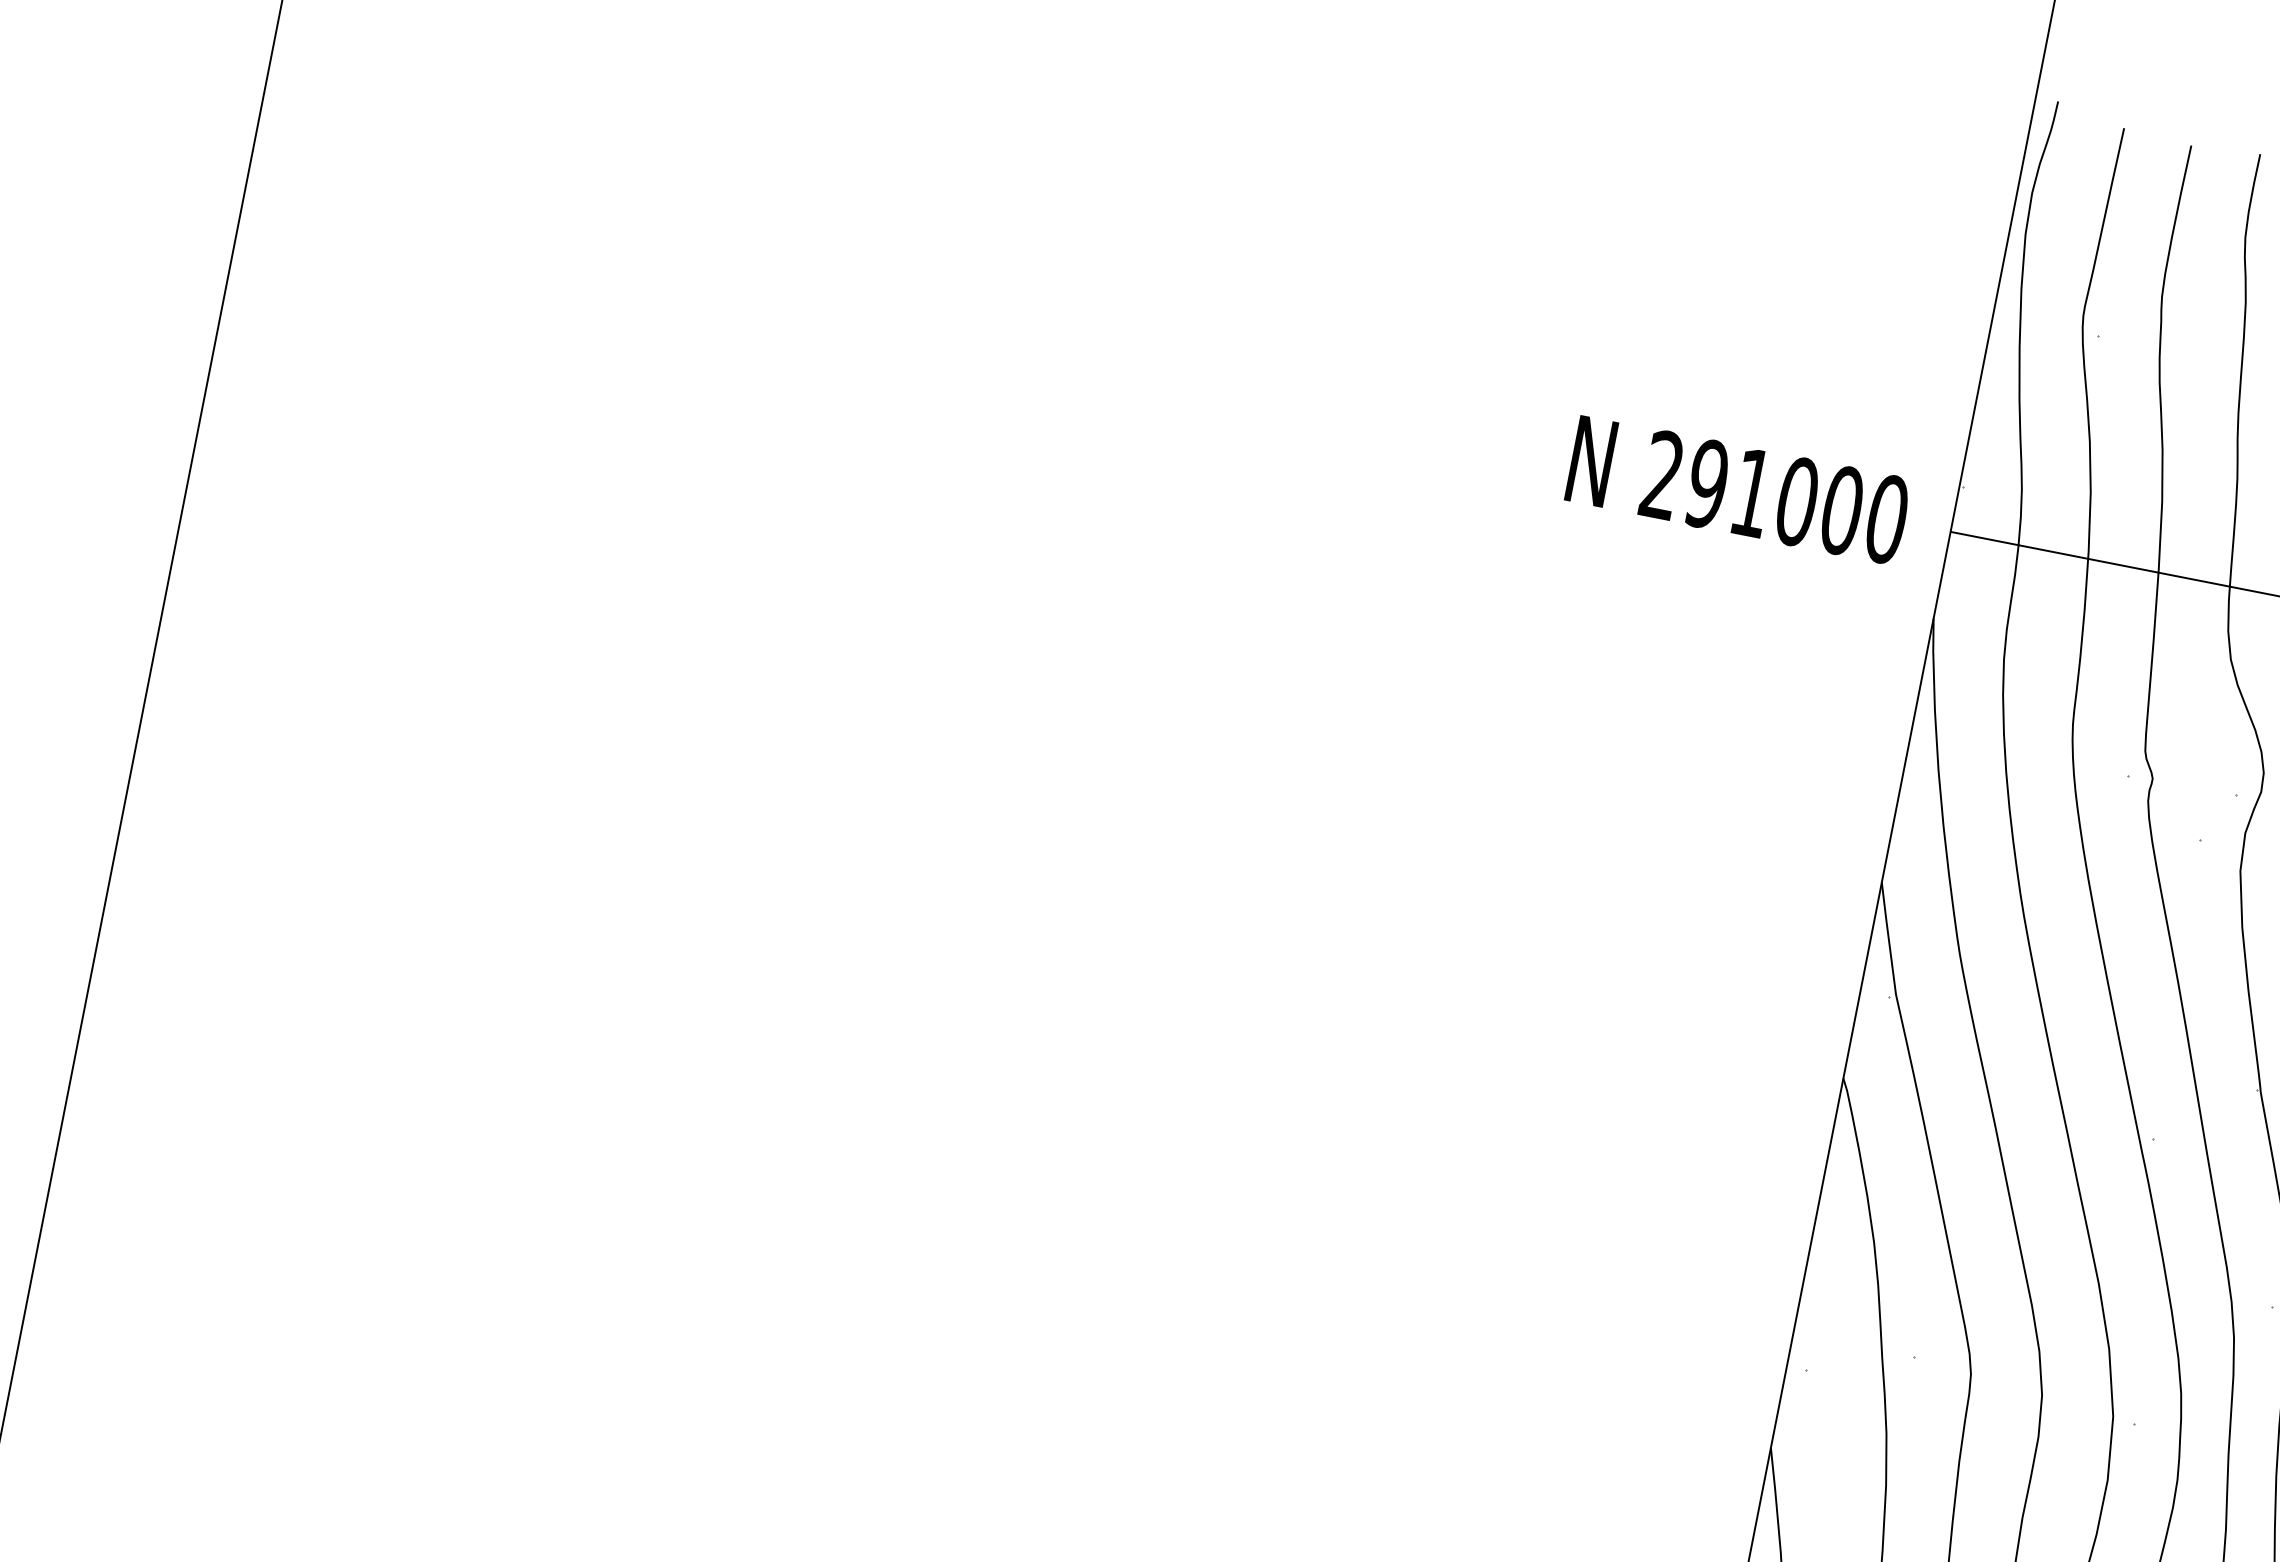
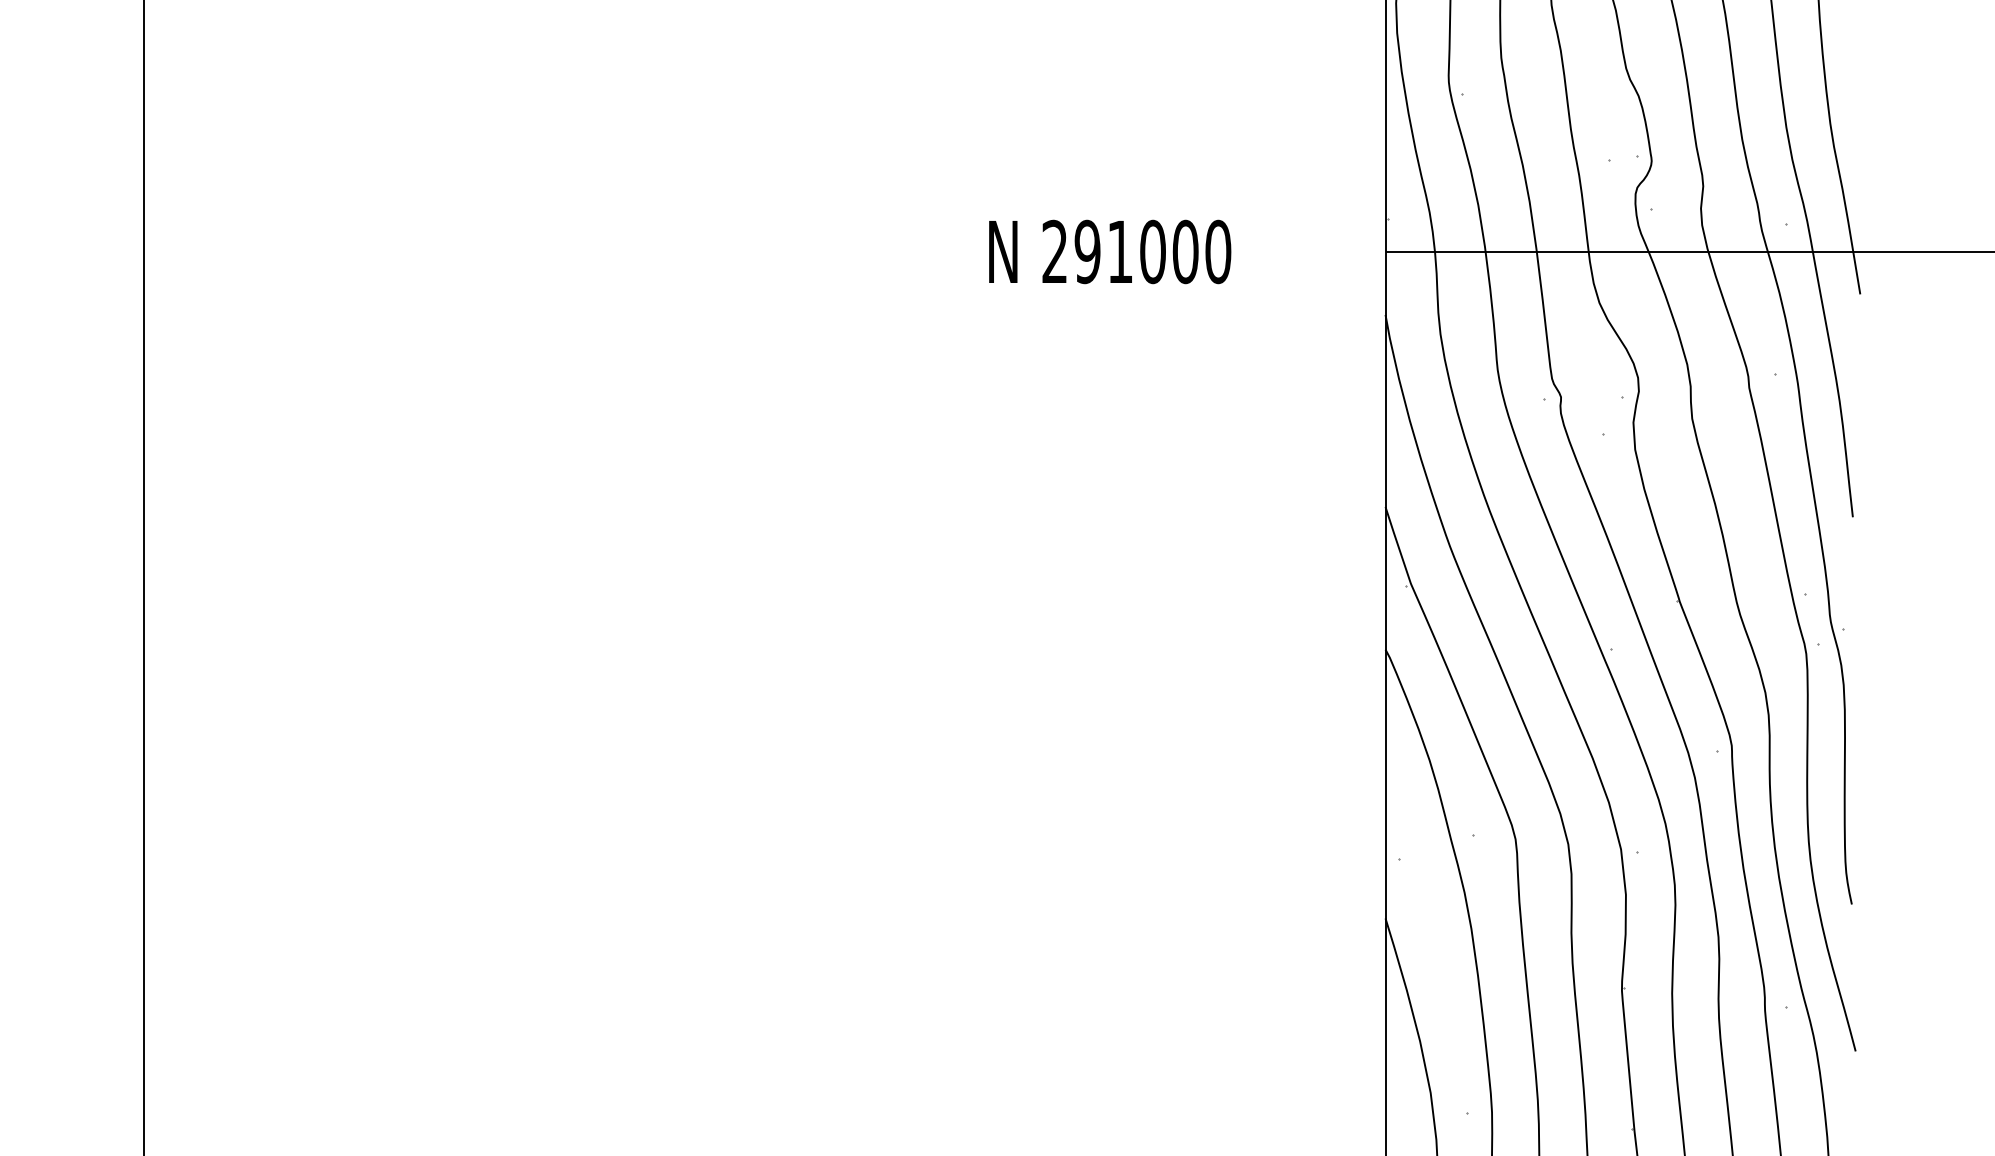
text: (1739, 489) -> (1110, 251), moved

